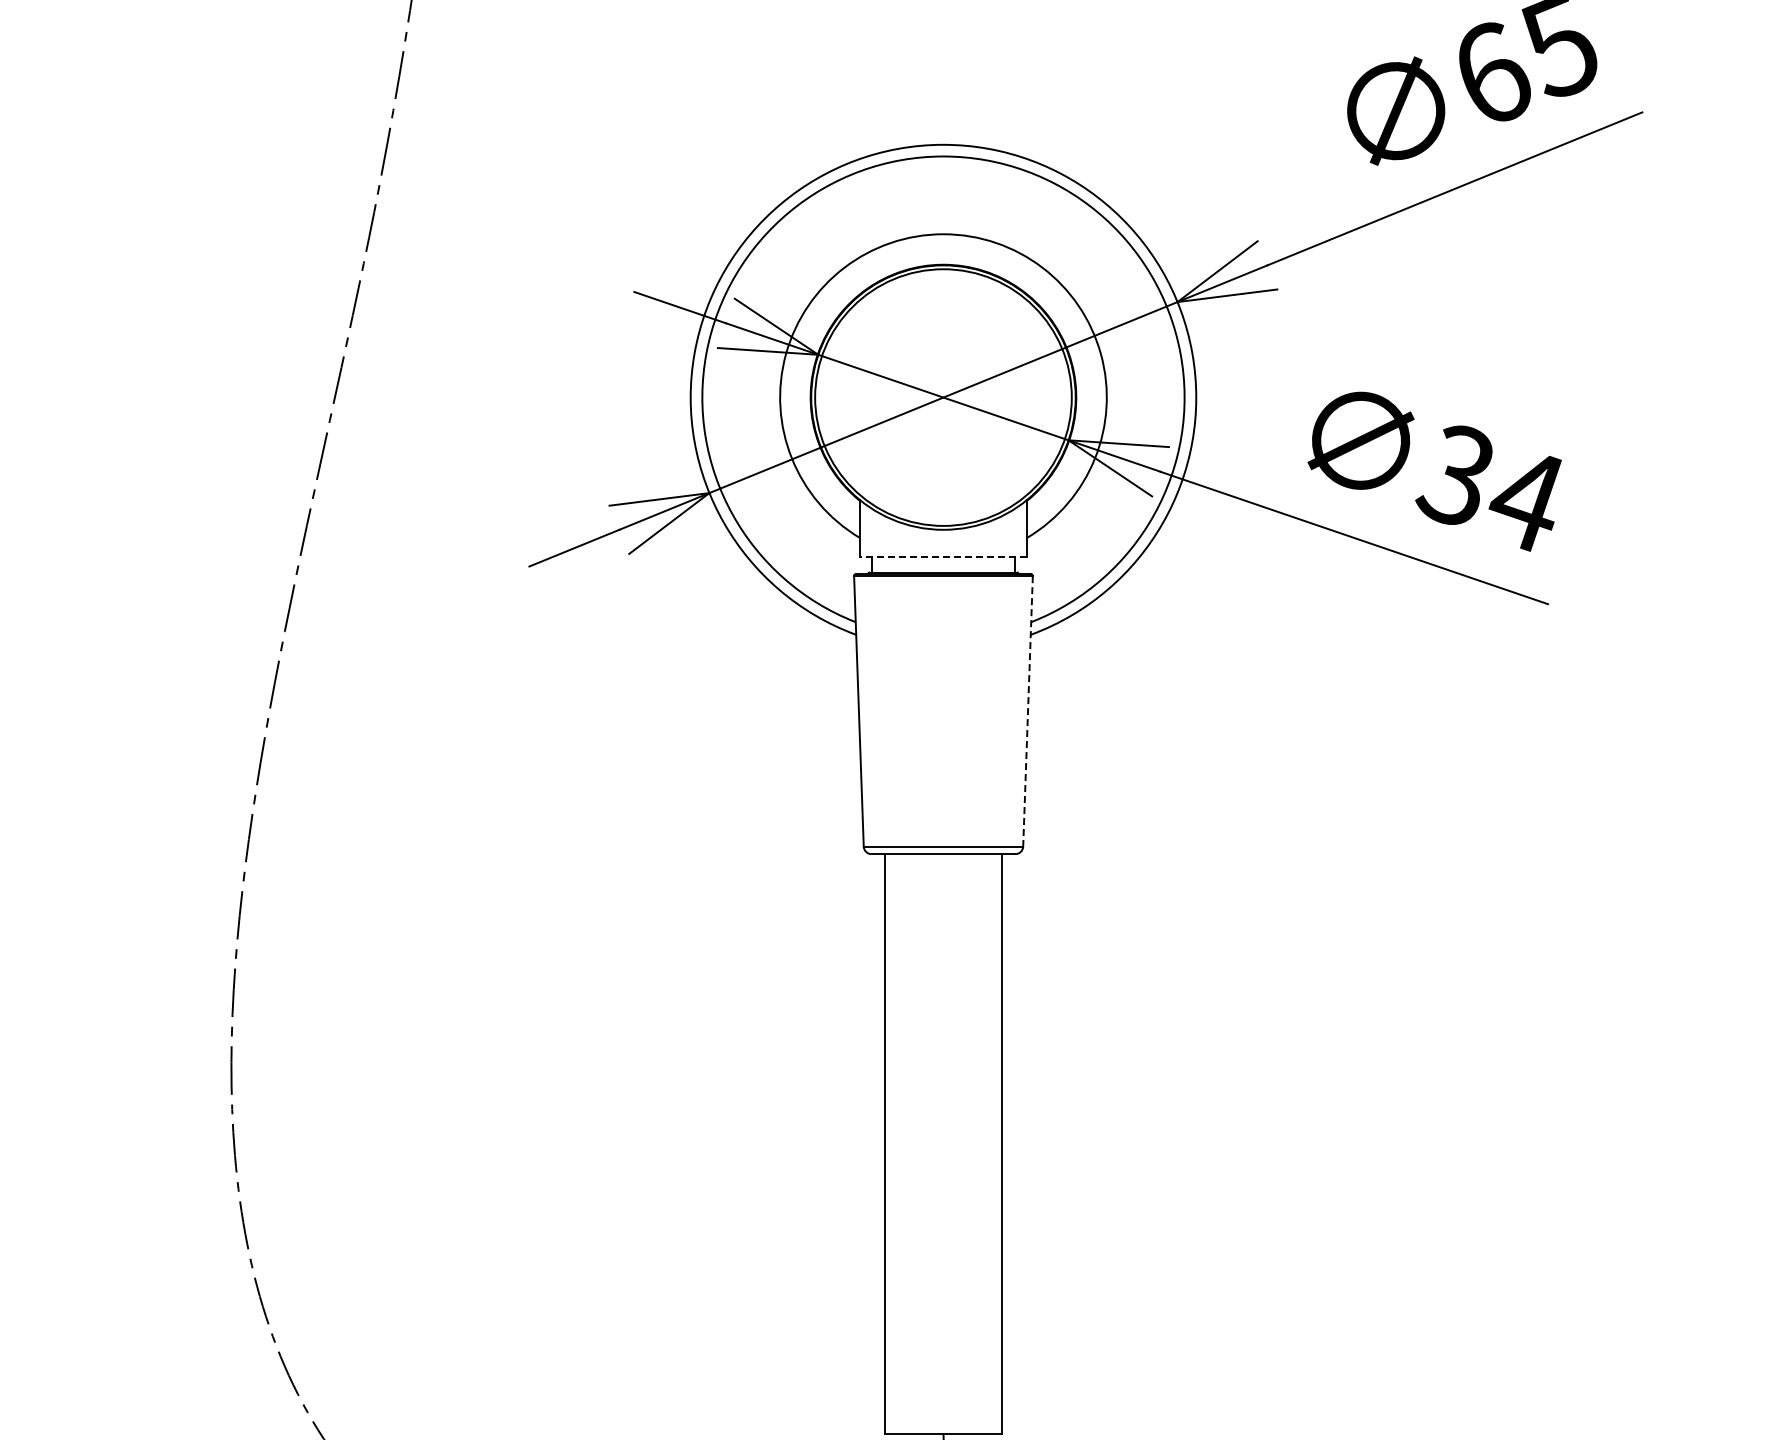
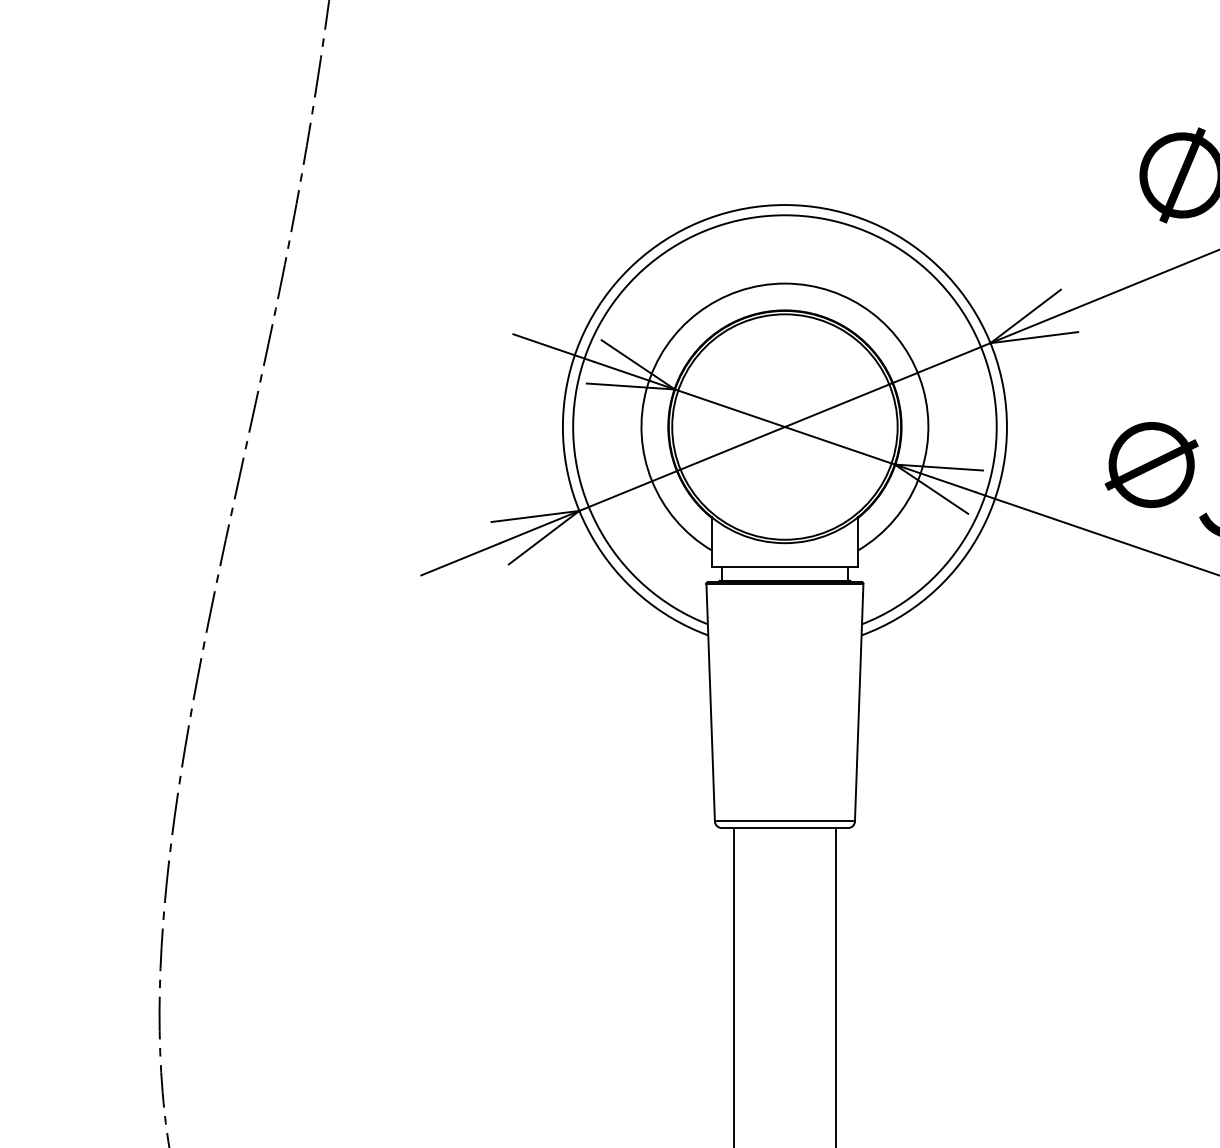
line: (943, 557) -> (784, 567), dashed -> solid
line: (1028, 711) -> (859, 702), dashed -> solid

